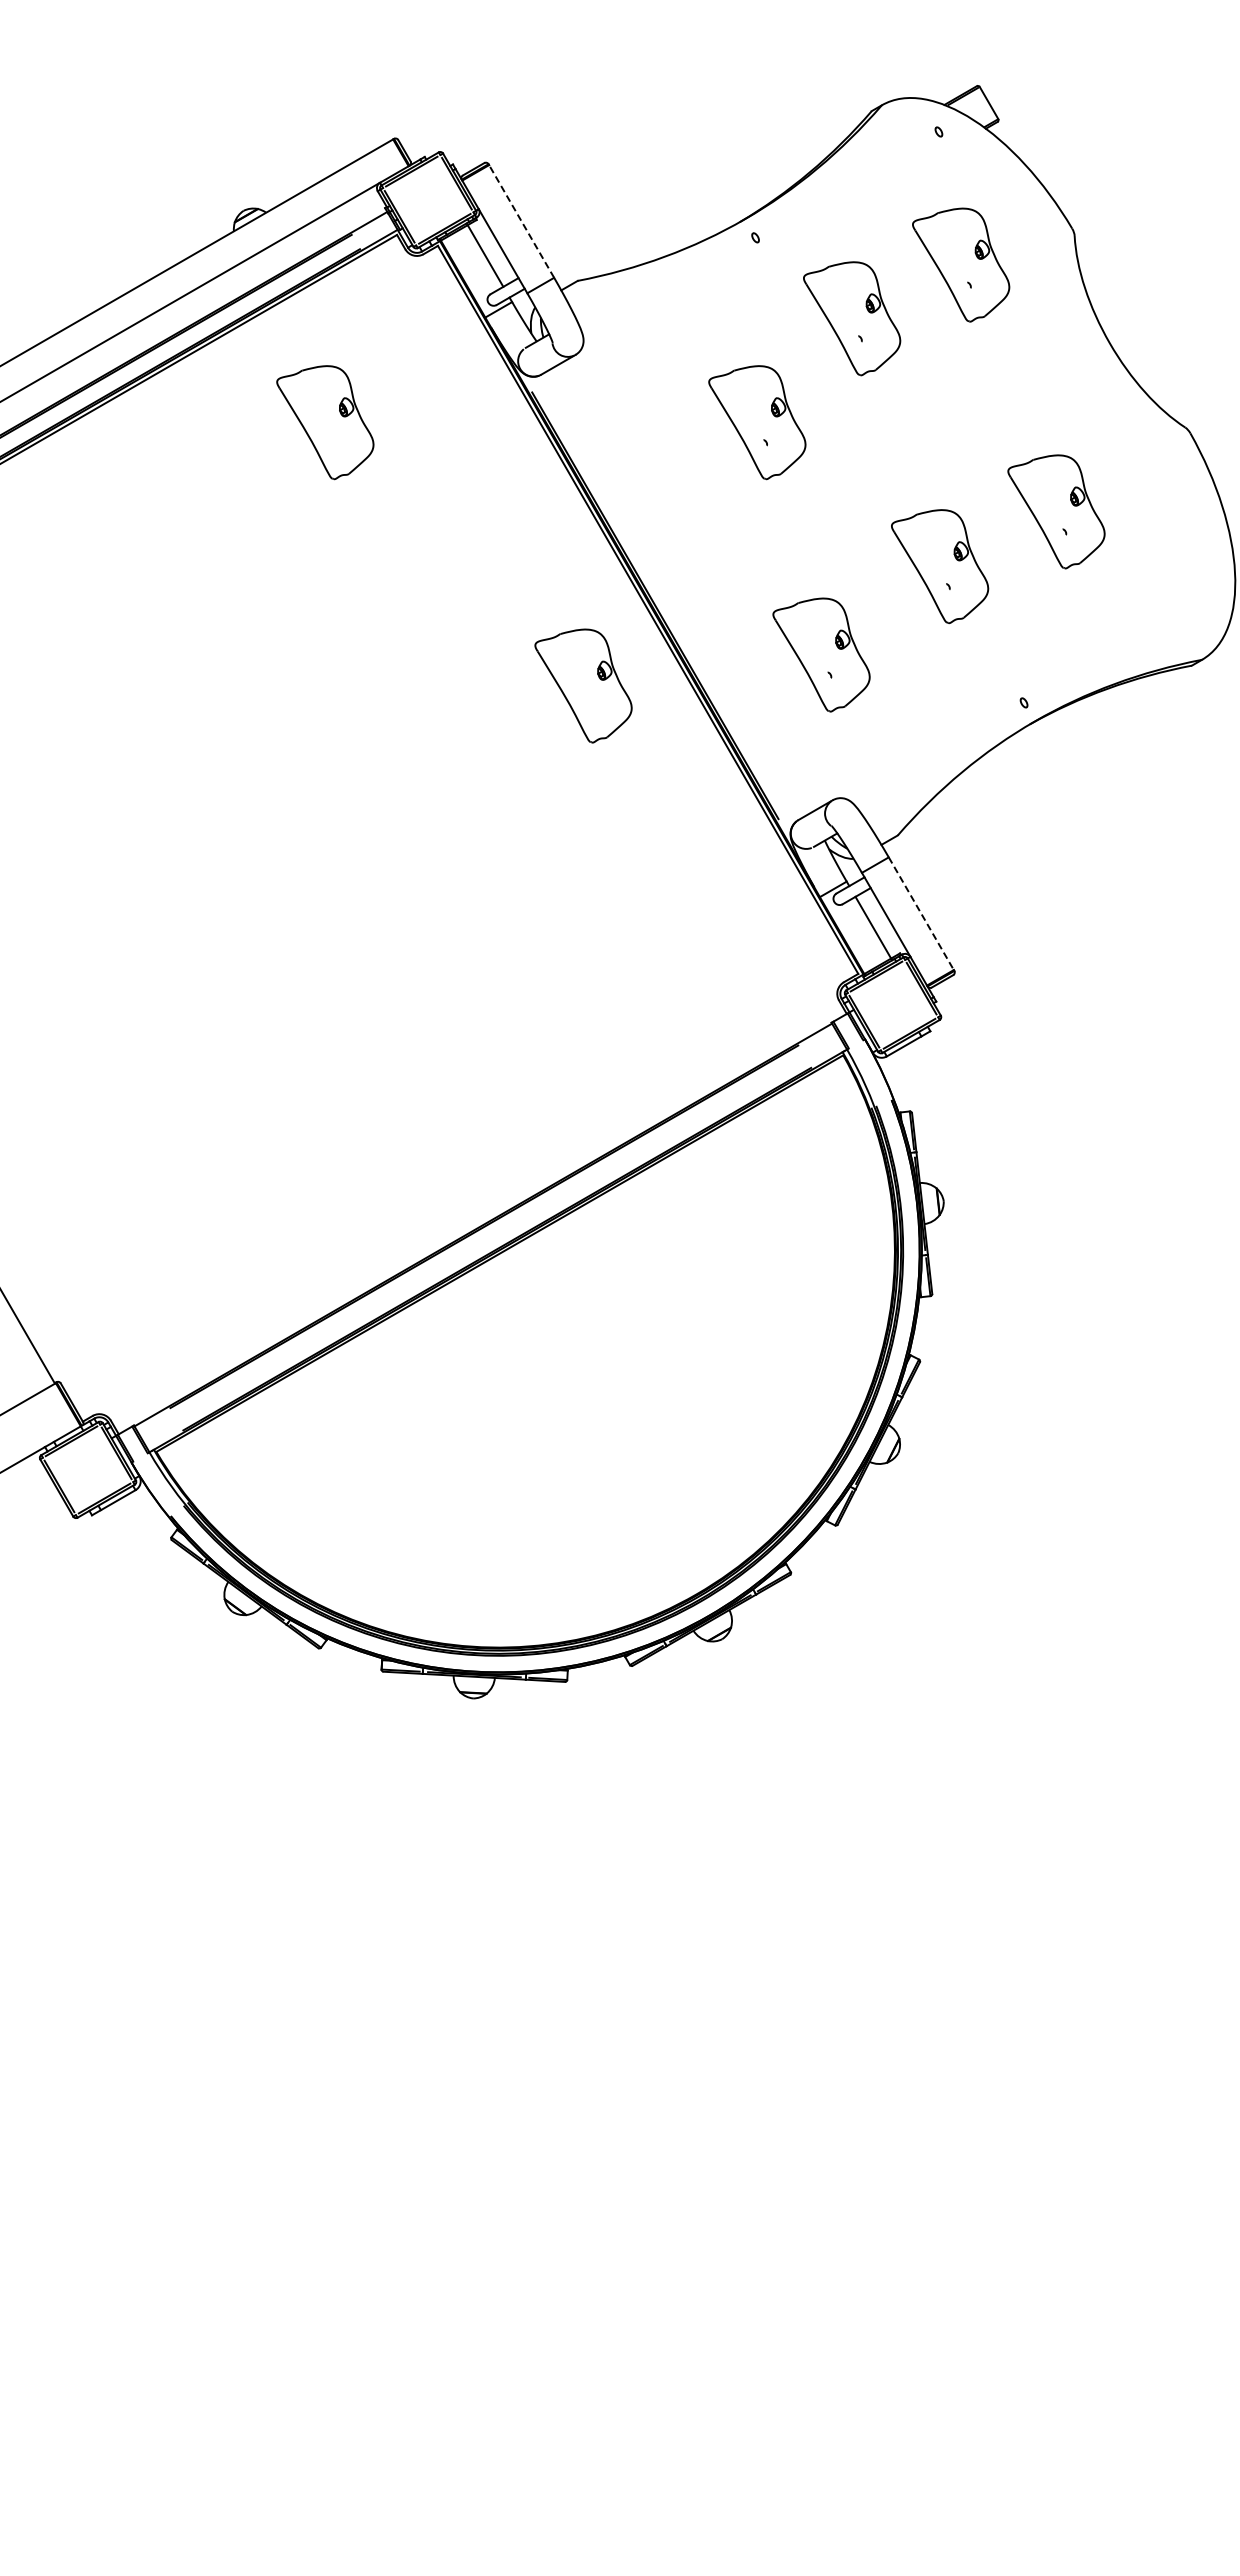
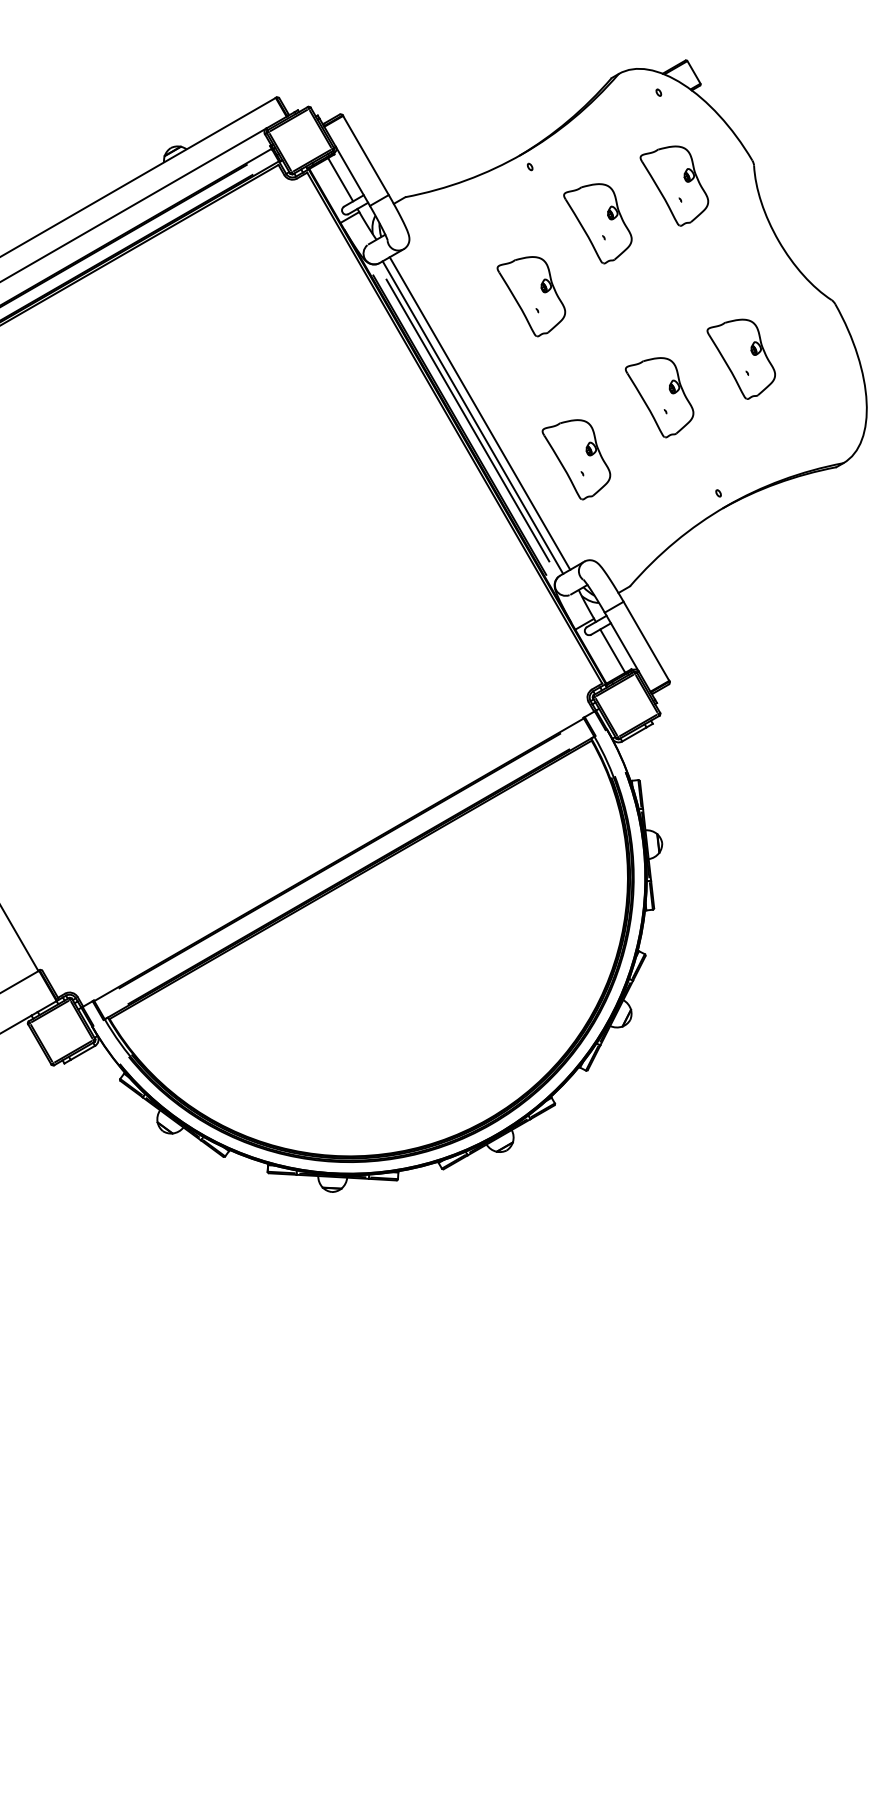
line: (521, 221) -> (365, 155), dashed -> solid
part: (325, 422) -> (228, 296), removed
line: (683, 588) -> (479, 413), added
line: (673, 594) -> (472, 417), added
line: (666, 598) -> (467, 420), added
part: (583, 685) -> (409, 481), removed
line: (921, 914) -> (646, 641), dashed -> solid

